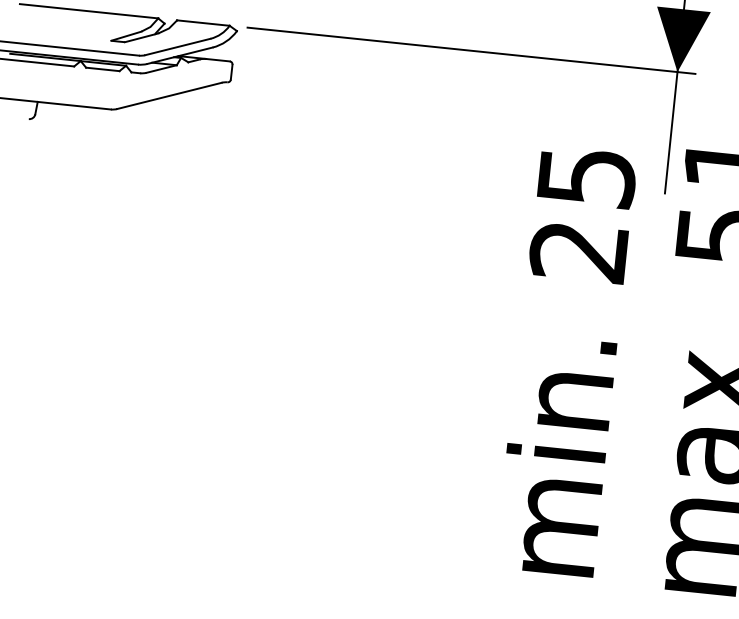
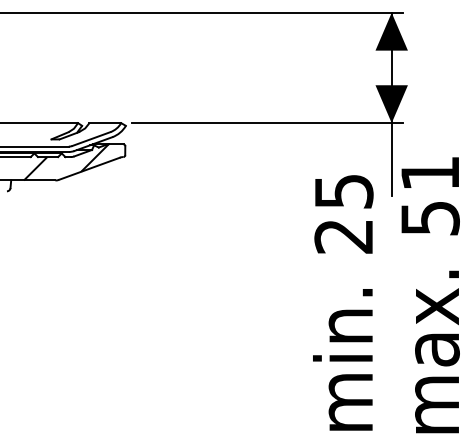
hatch: (130, 81) -> (65, 162), added

